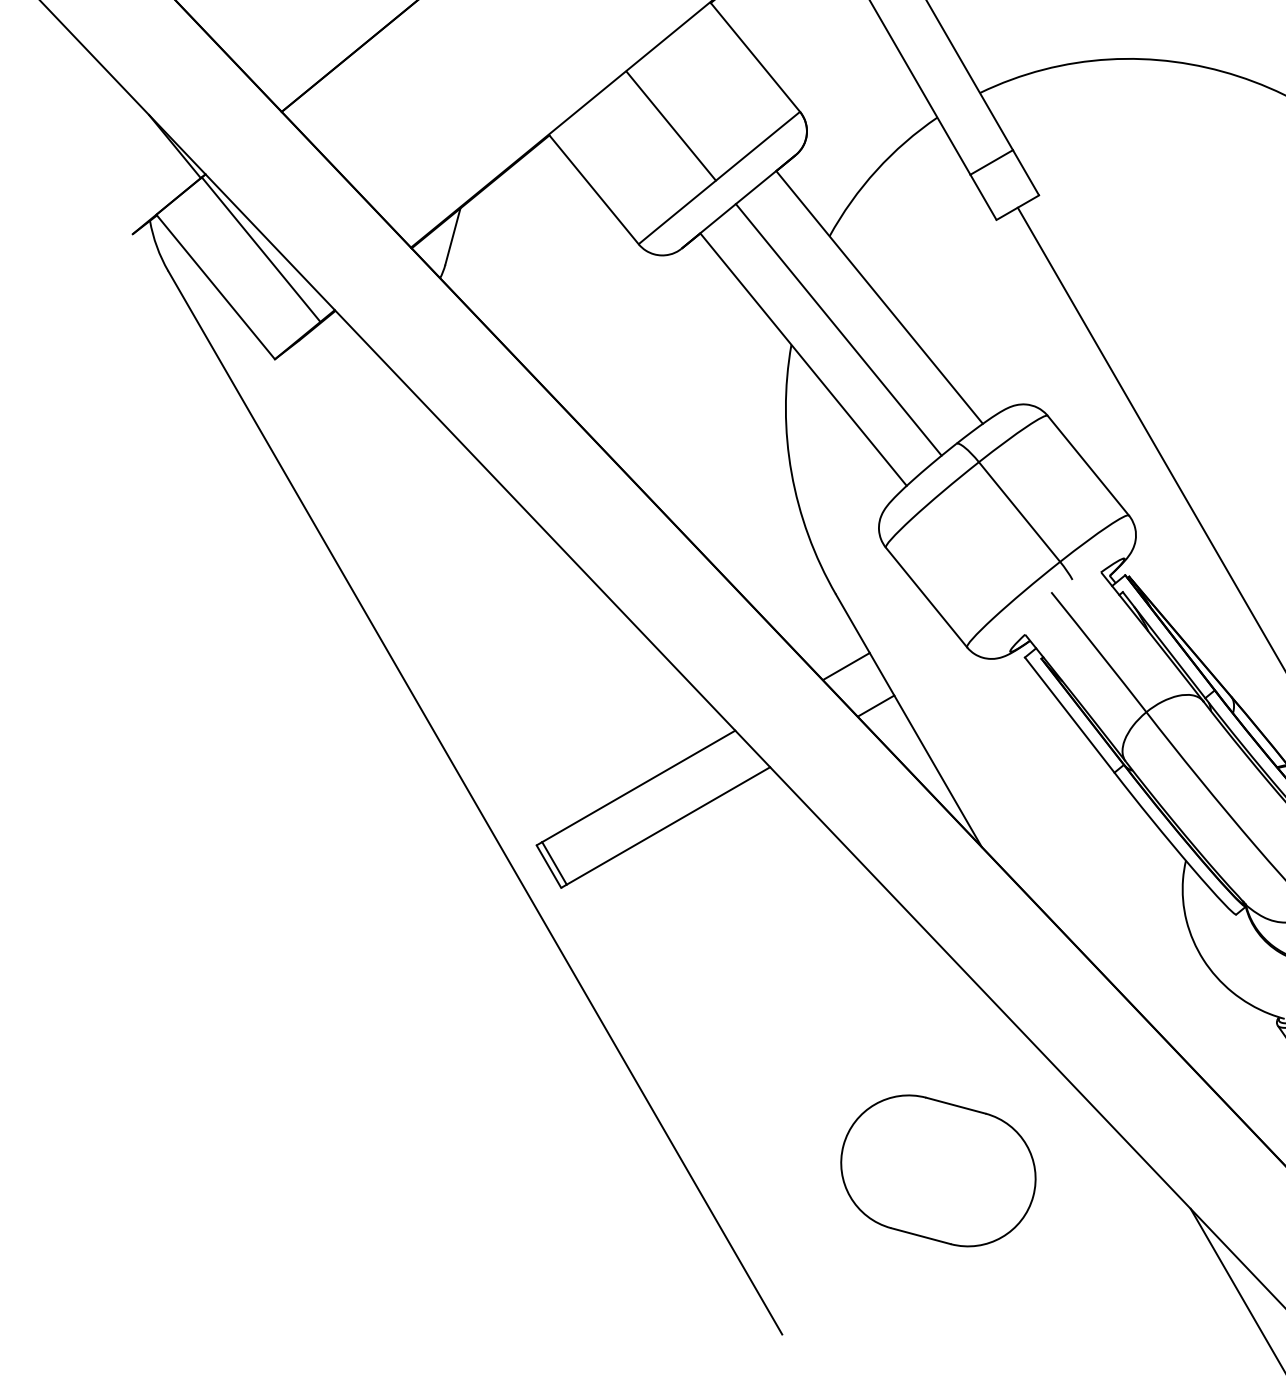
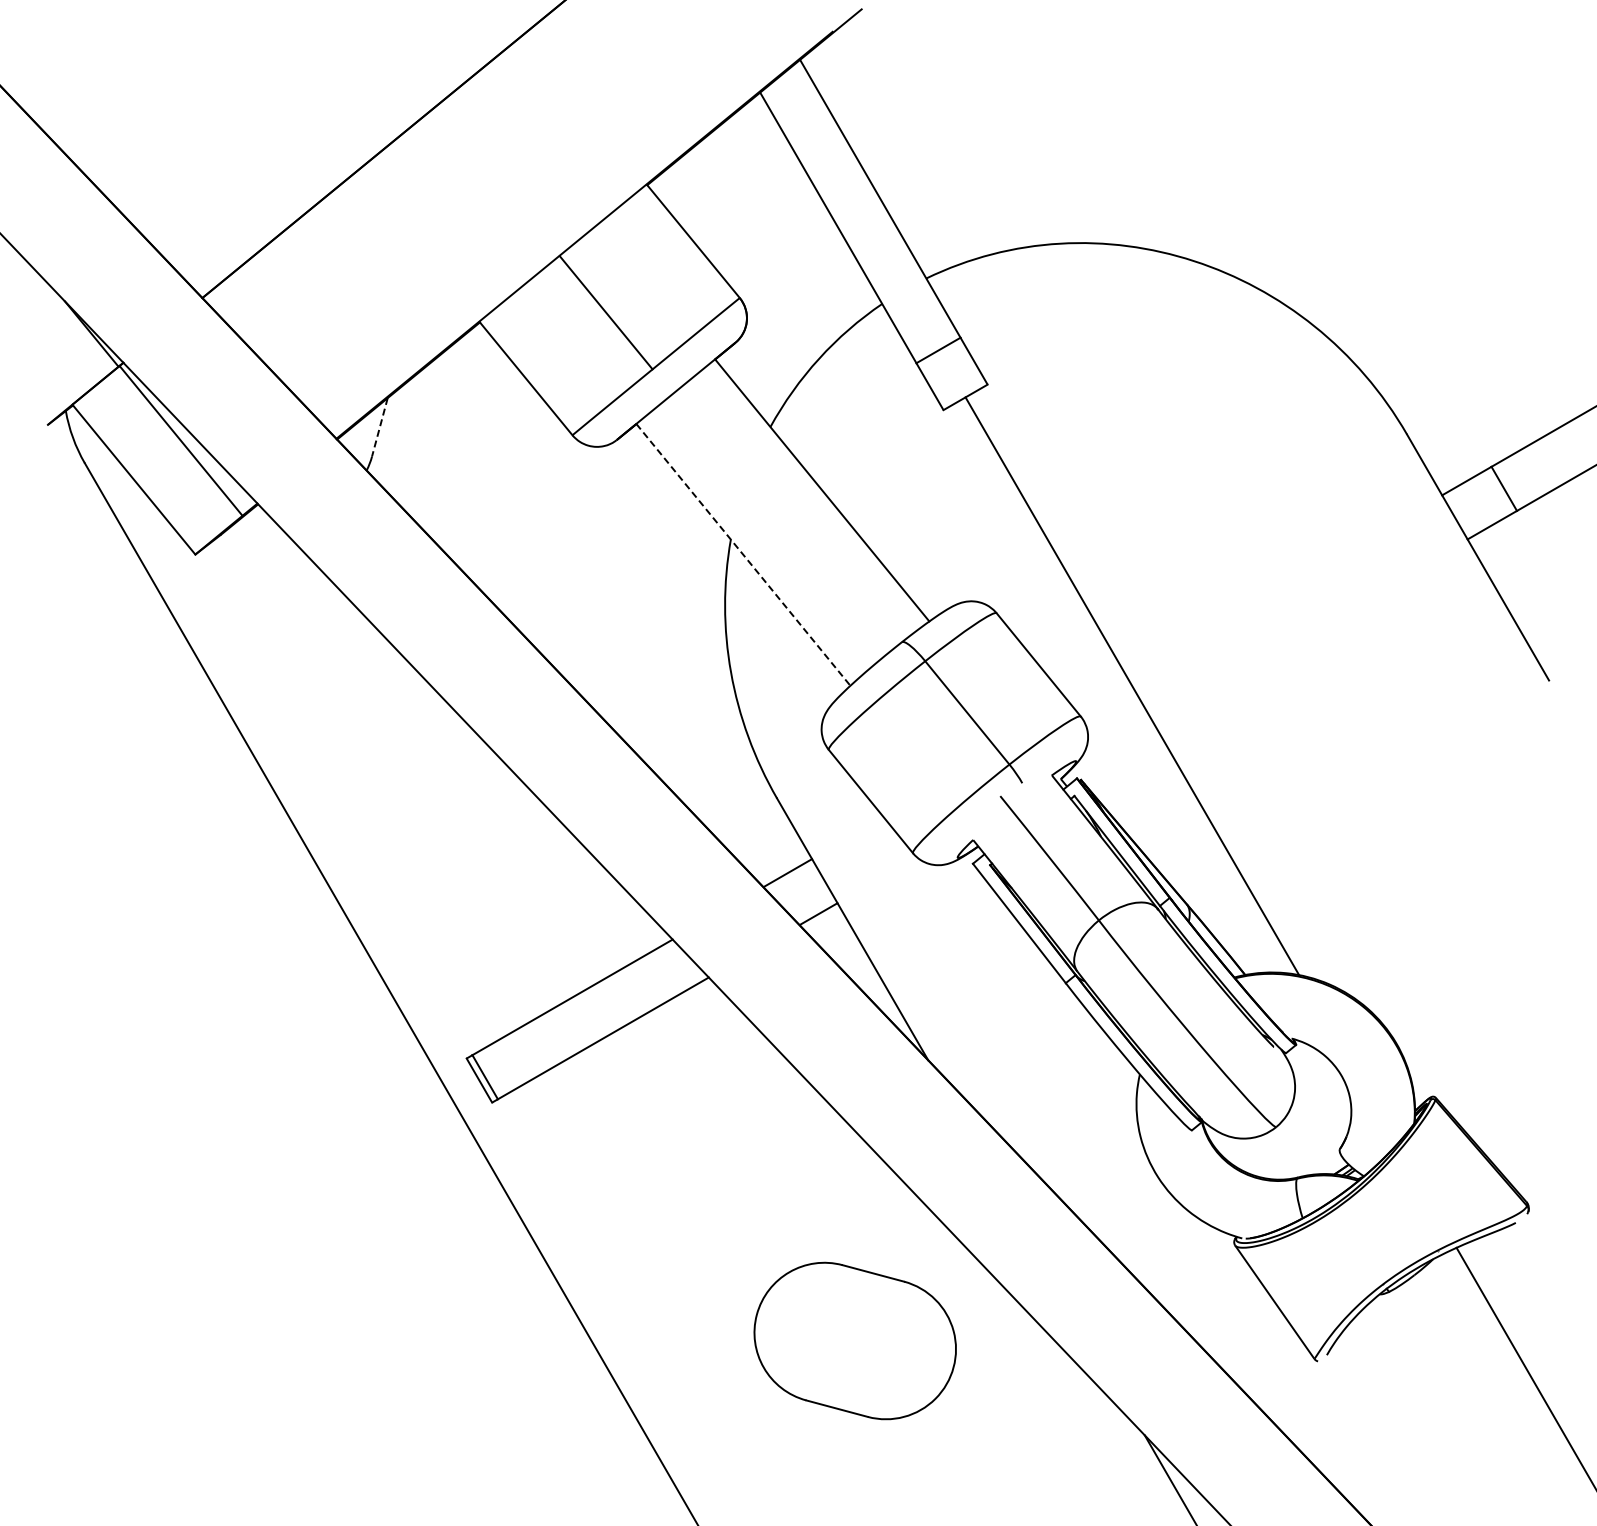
line: (452, 236) -> (379, 427), solid -> dashed
line: (838, 329) -> (779, 523), removed
line: (803, 360) -> (743, 555), solid -> dashed
part: (937, 1170) -> (854, 1340), moved

